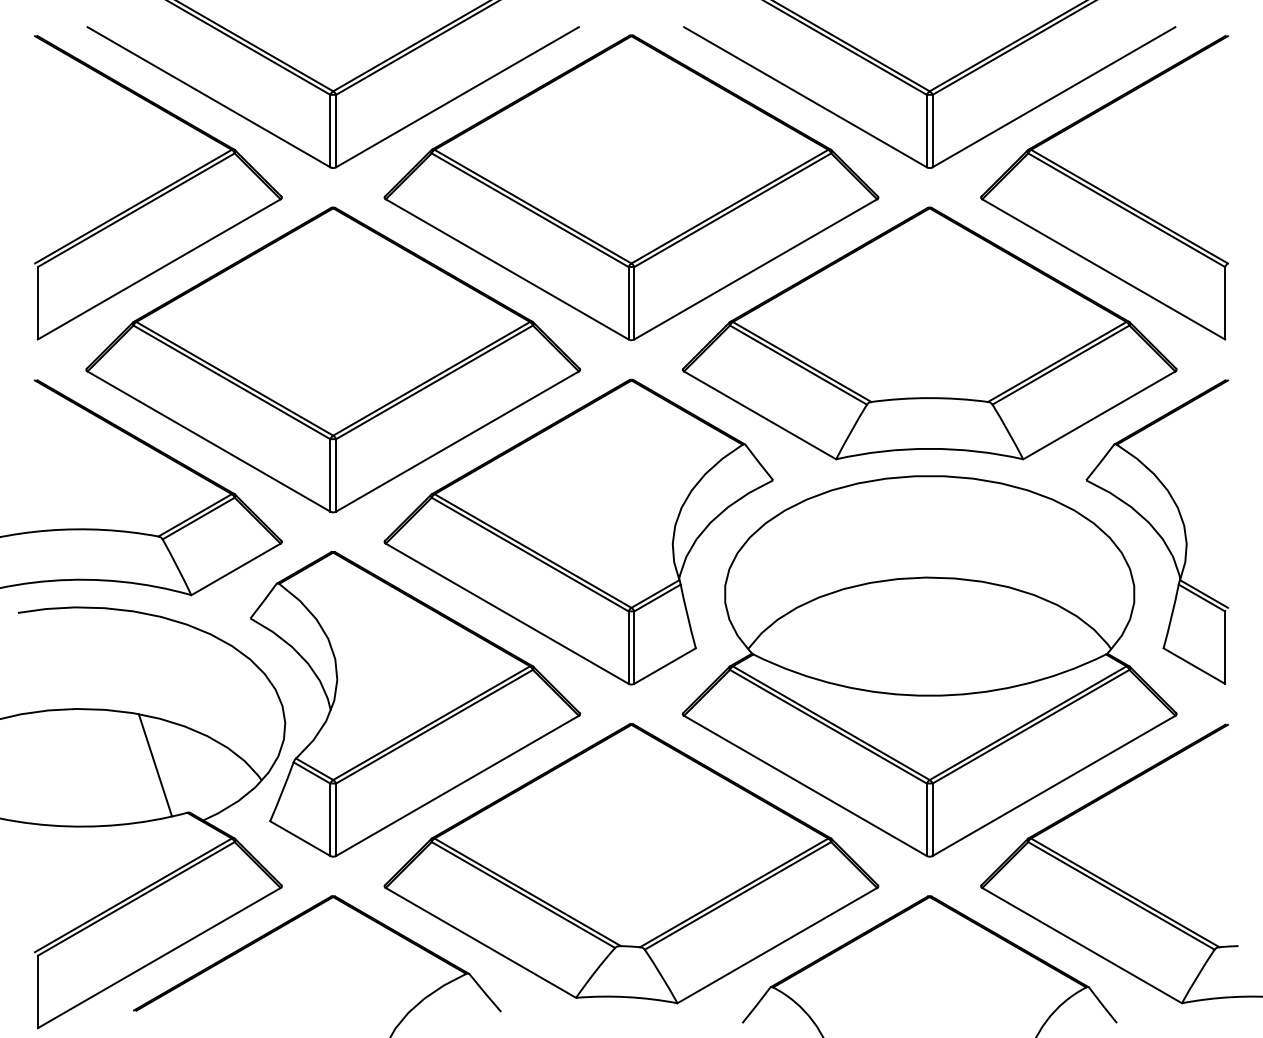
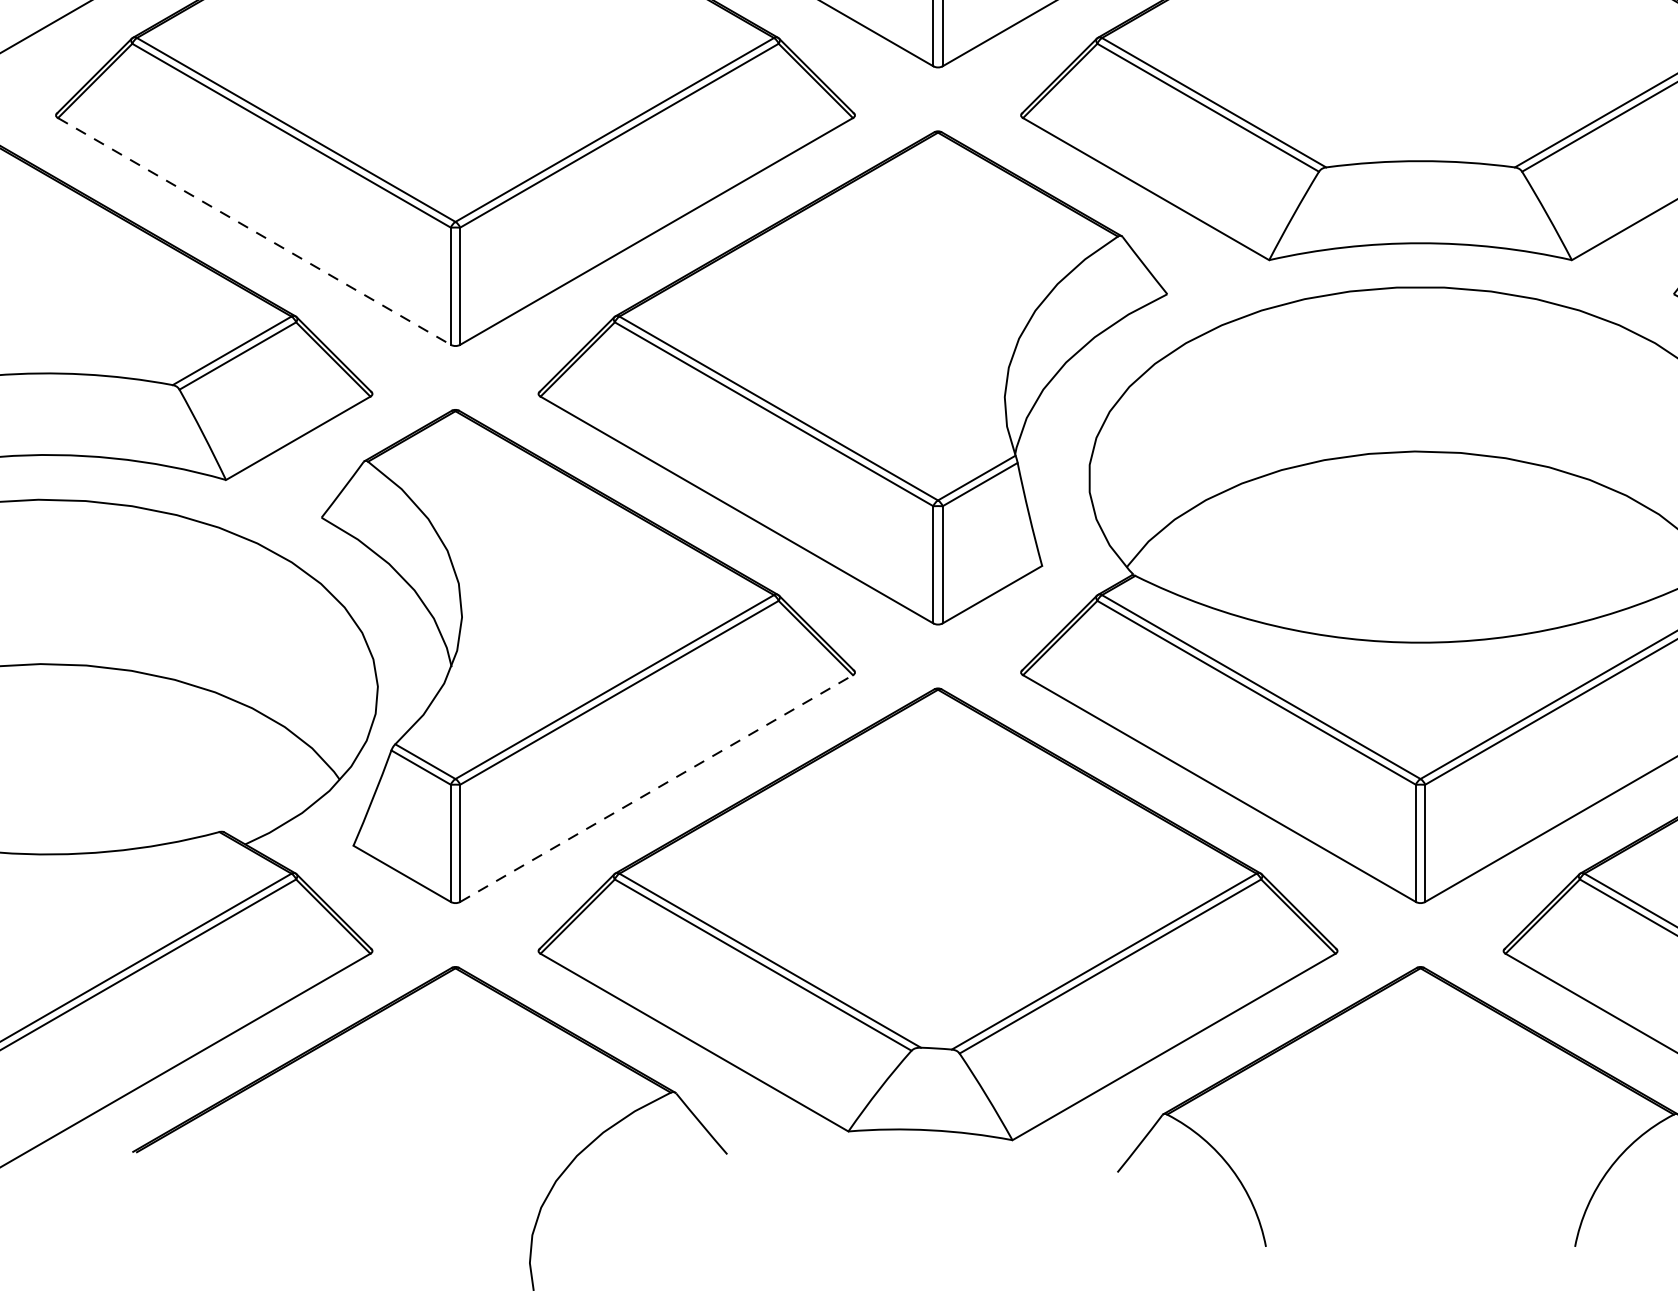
line: (209, 441) -> (255, 231), solid -> dashed
line: (155, 765) -> (167, 755), removed
line: (457, 785) -> (656, 787), solid -> dashed

